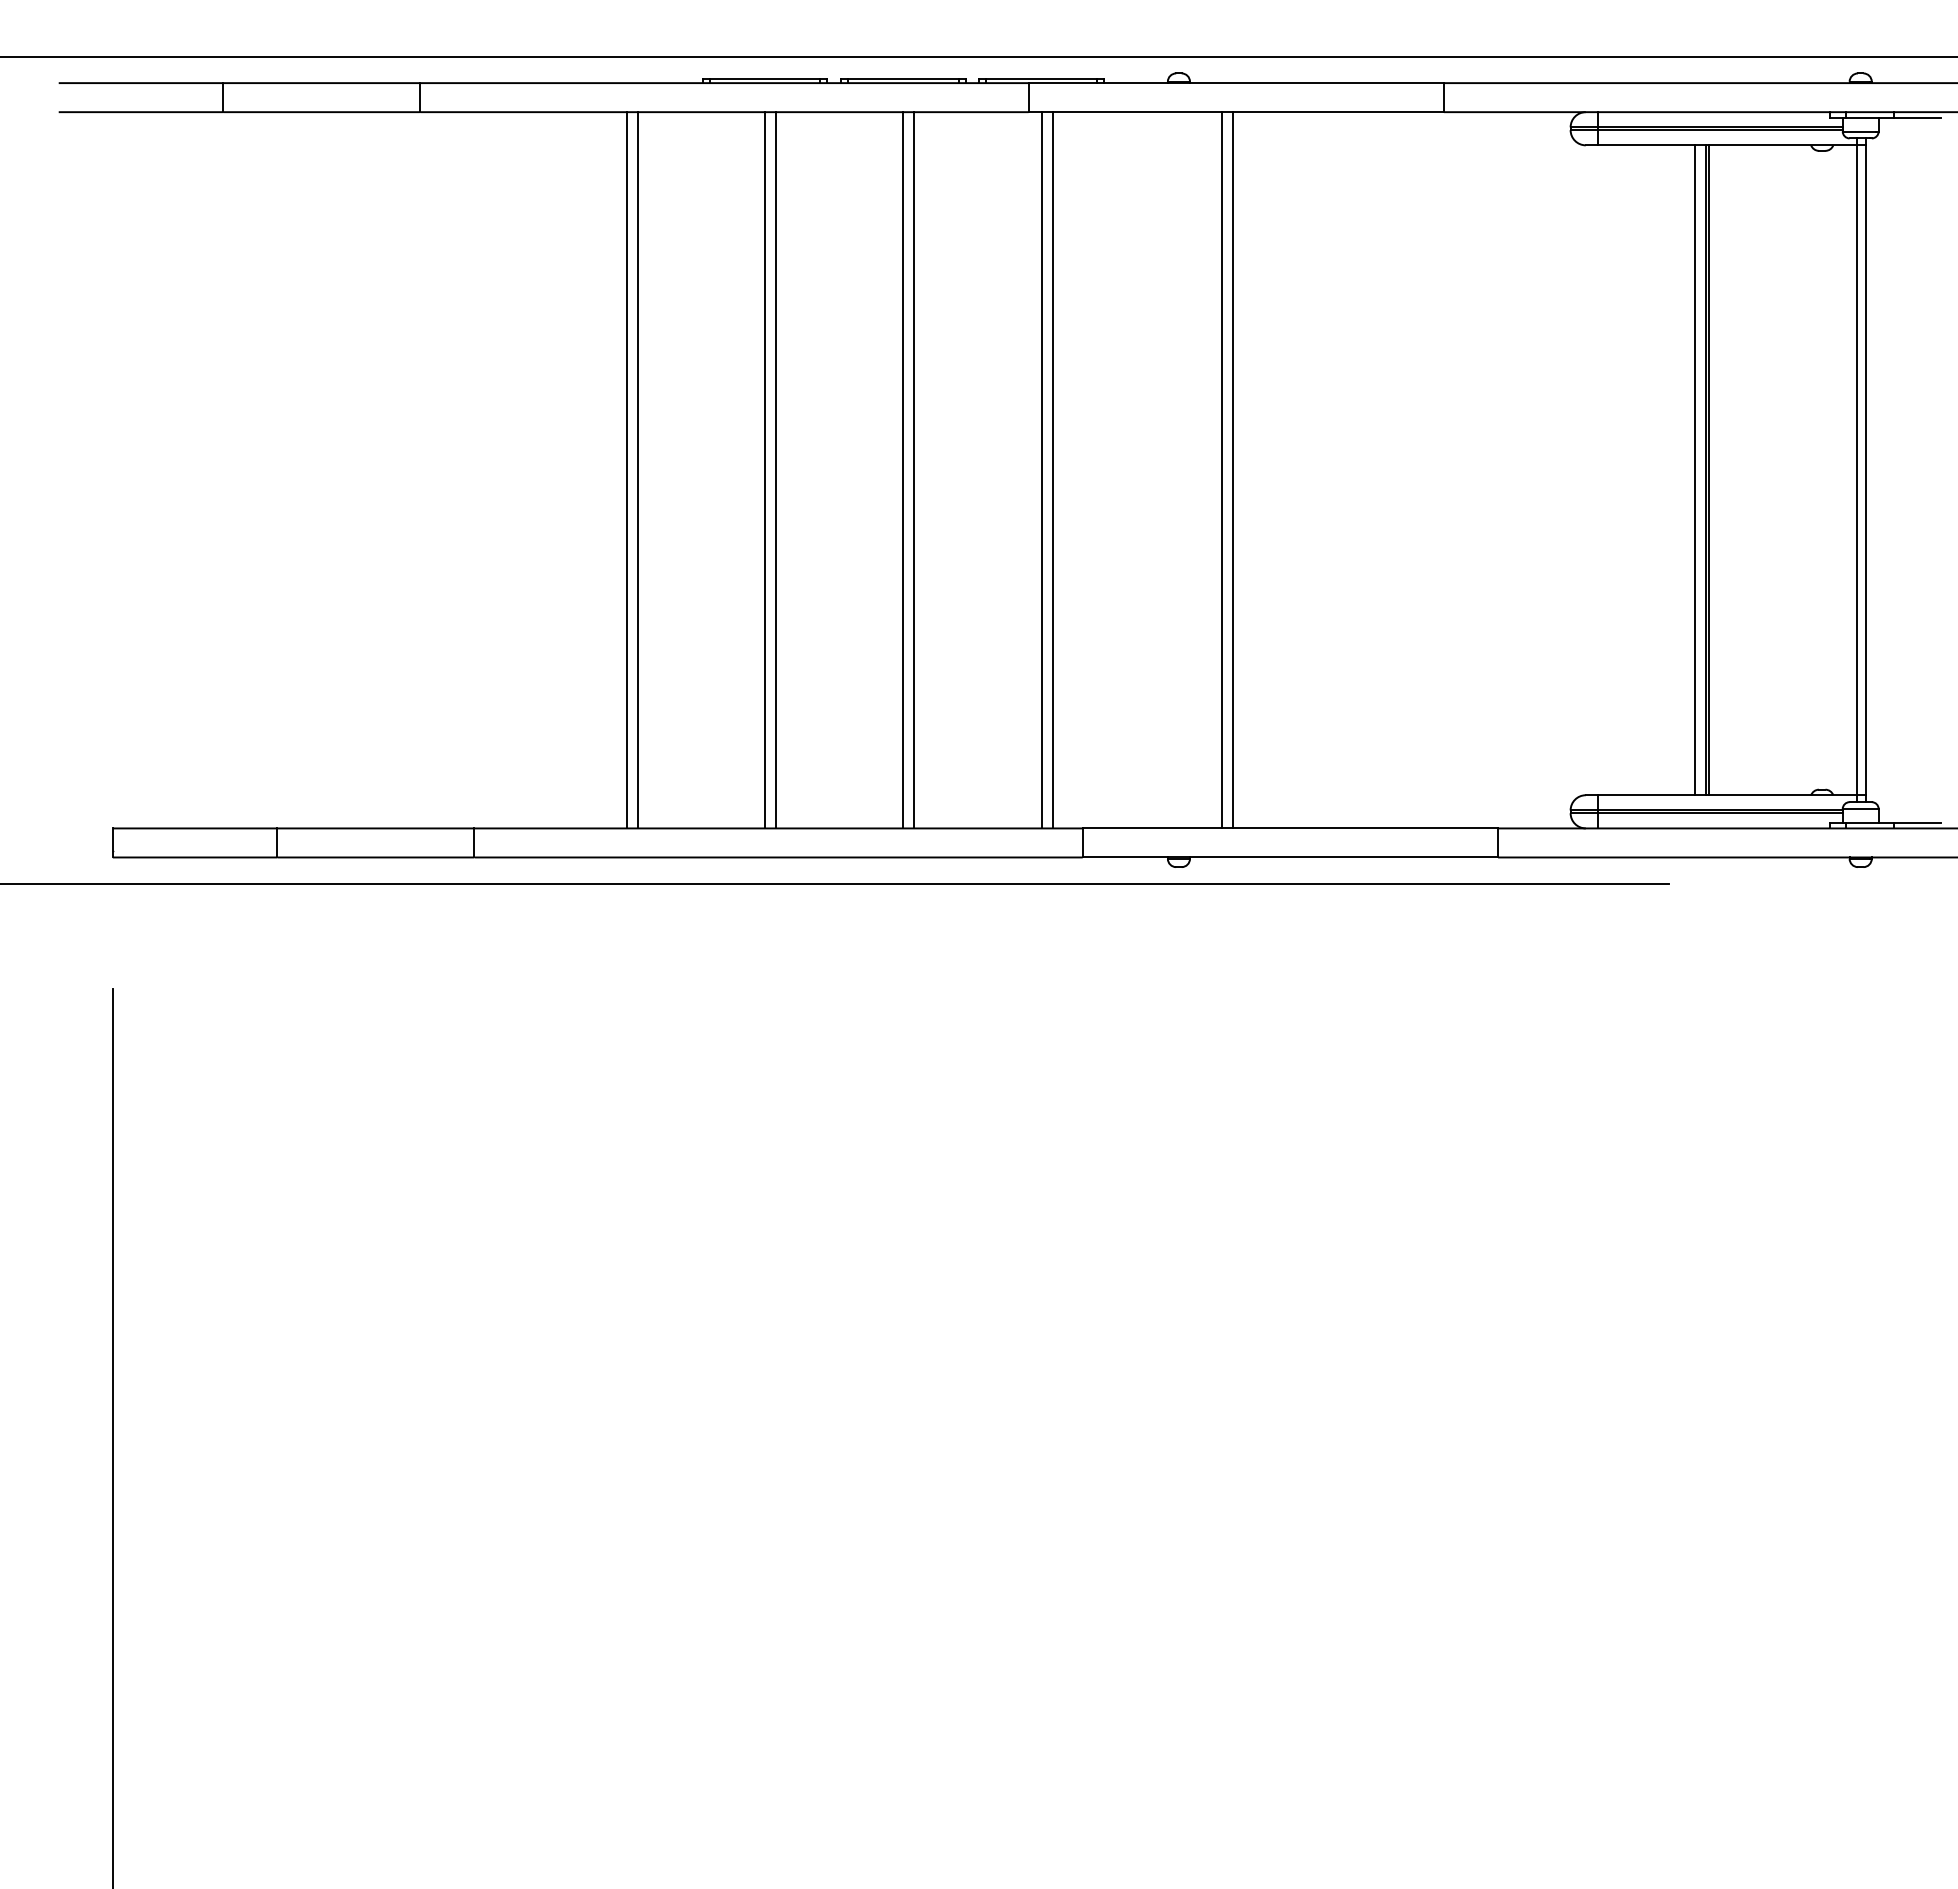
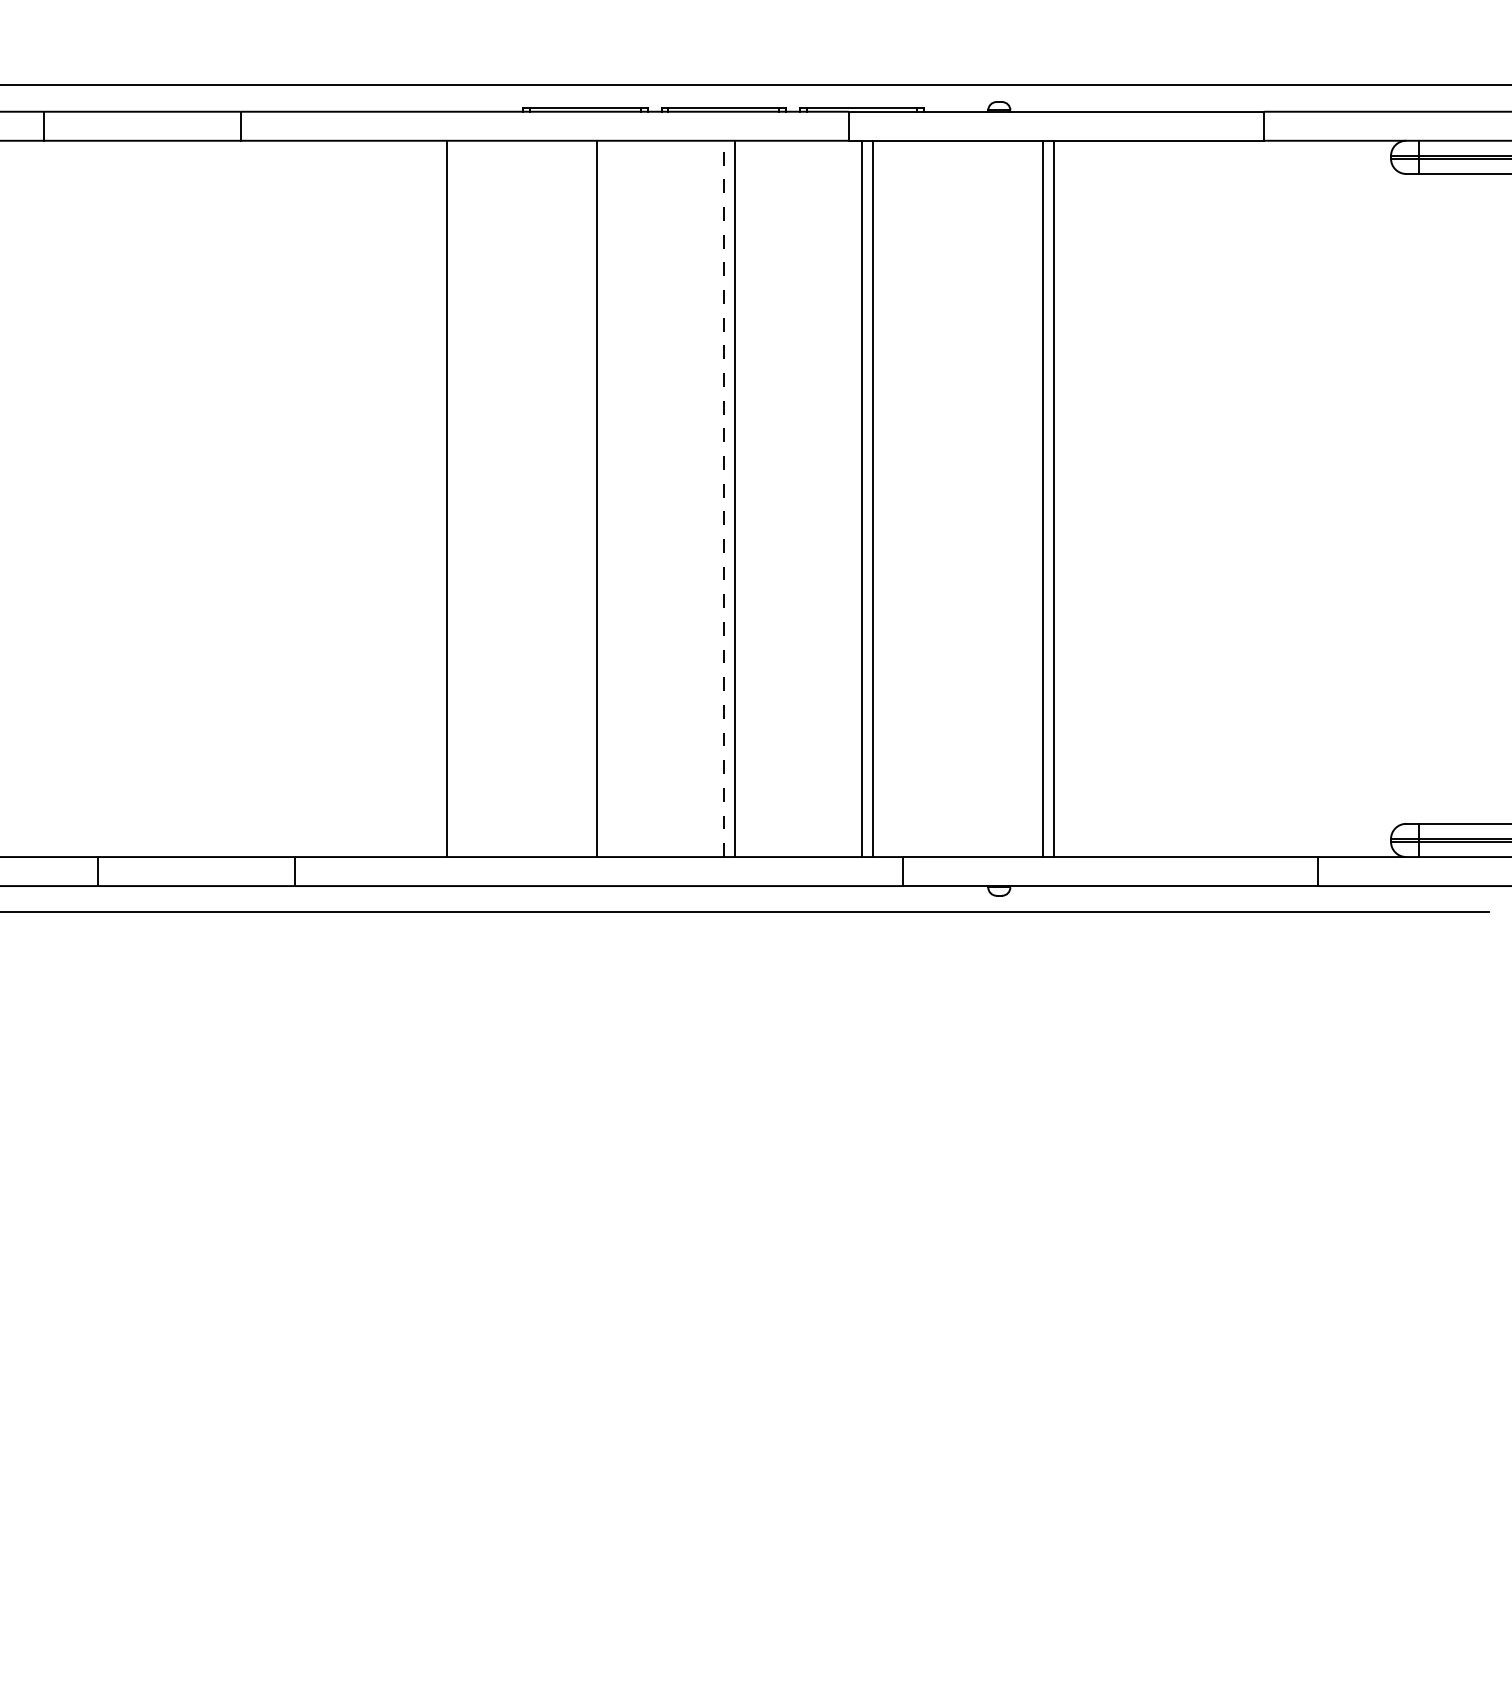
line: (903, 469) -> (723, 498), solid -> dashed
line: (637, 470) -> (457, 499), removed
line: (765, 470) -> (585, 499), removed

